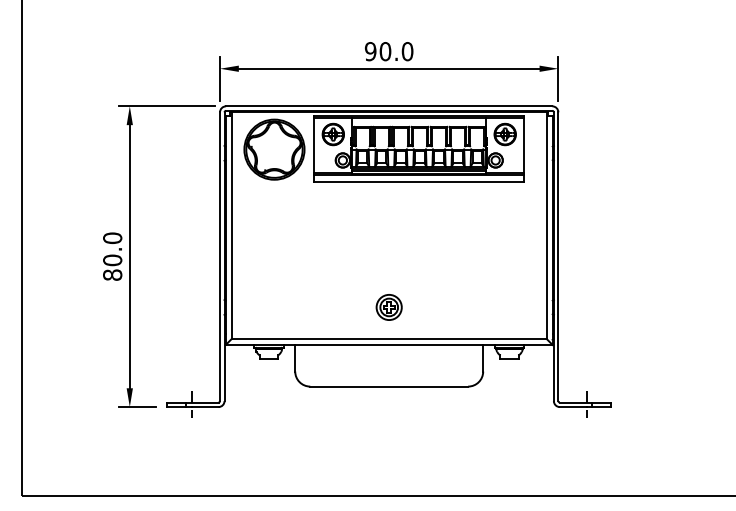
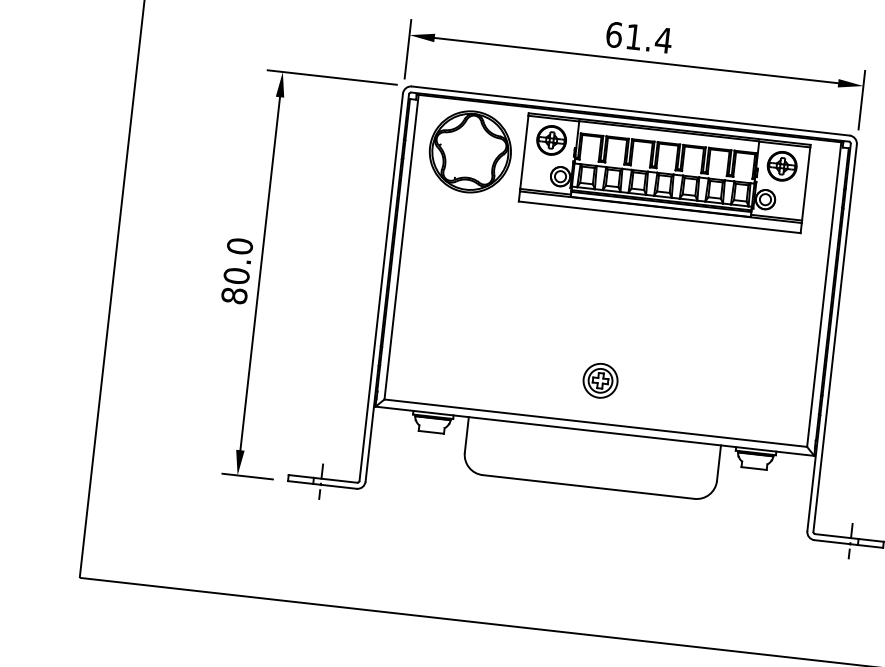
text: (388, 51) -> (638, 37), 90.0 -> 61.4

